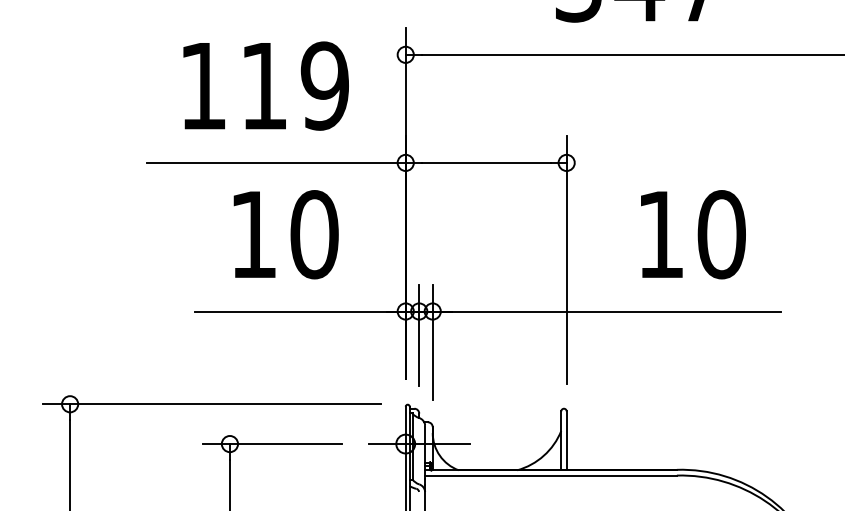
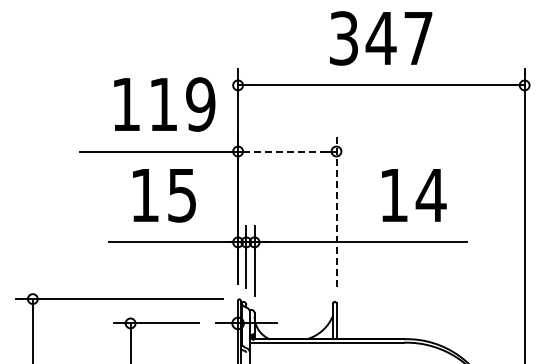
text: (265, 86) -> (164, 104), moved
line: (484, 162) -> (286, 151), solid -> dashed
text: (314, 234) -> (182, 195), 10 -> 15
text: (720, 234) -> (430, 195), 10 -> 14
line: (566, 259) -> (336, 210), solid -> dashed

